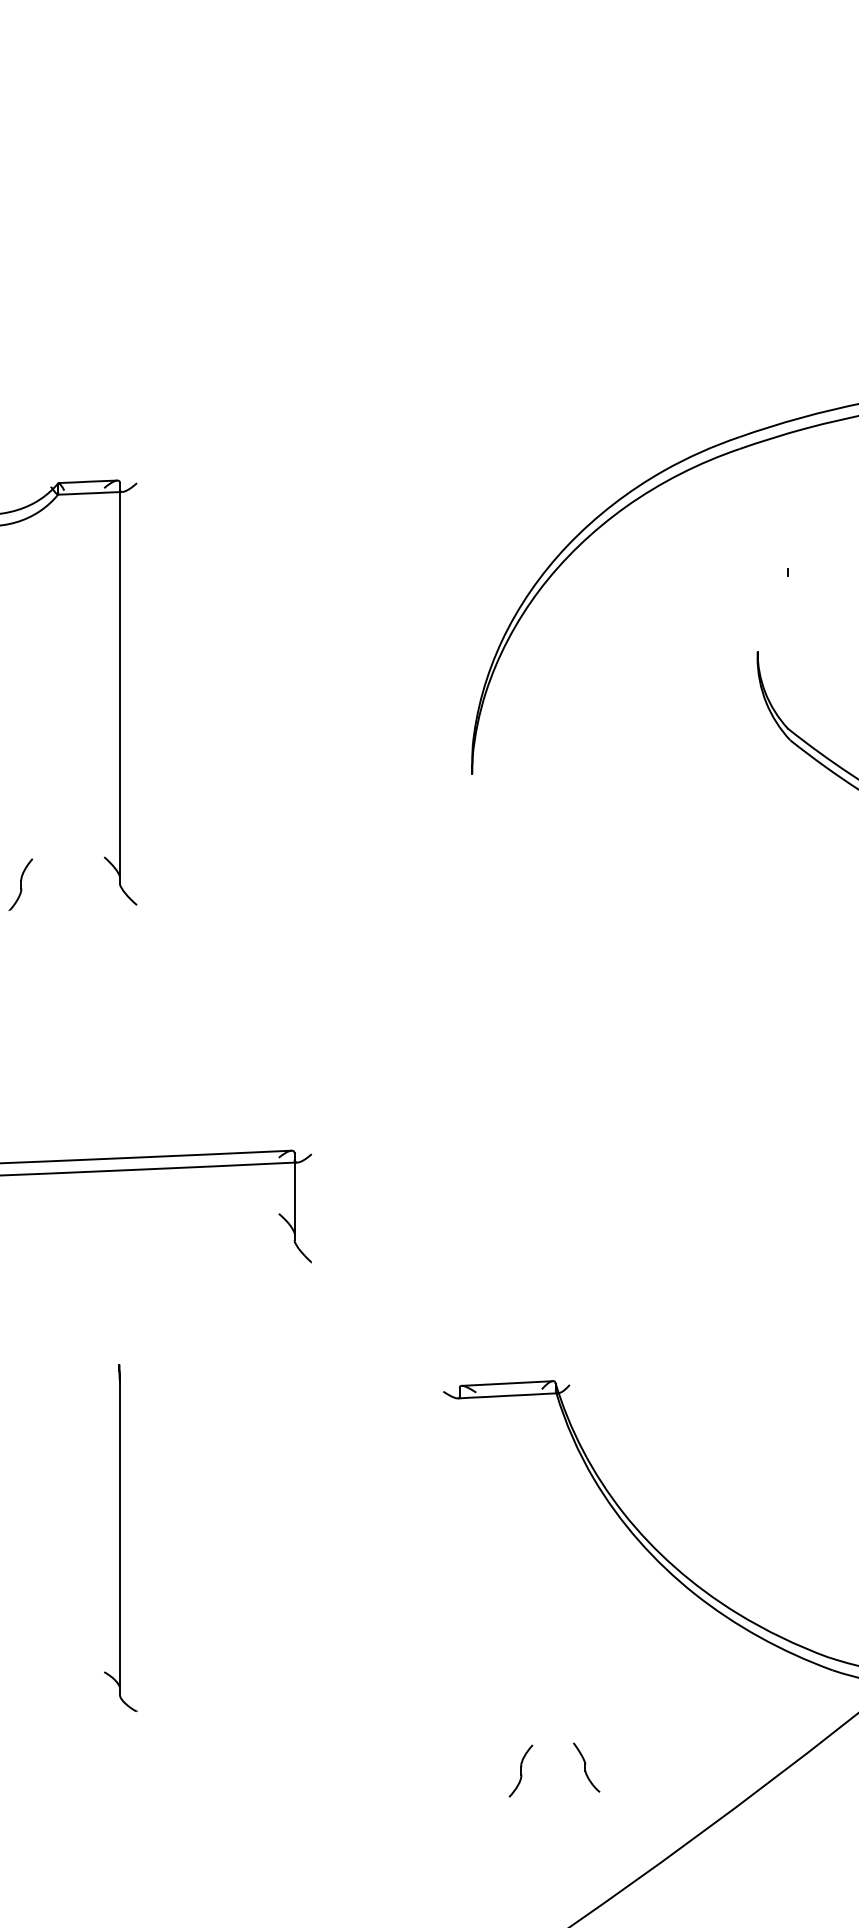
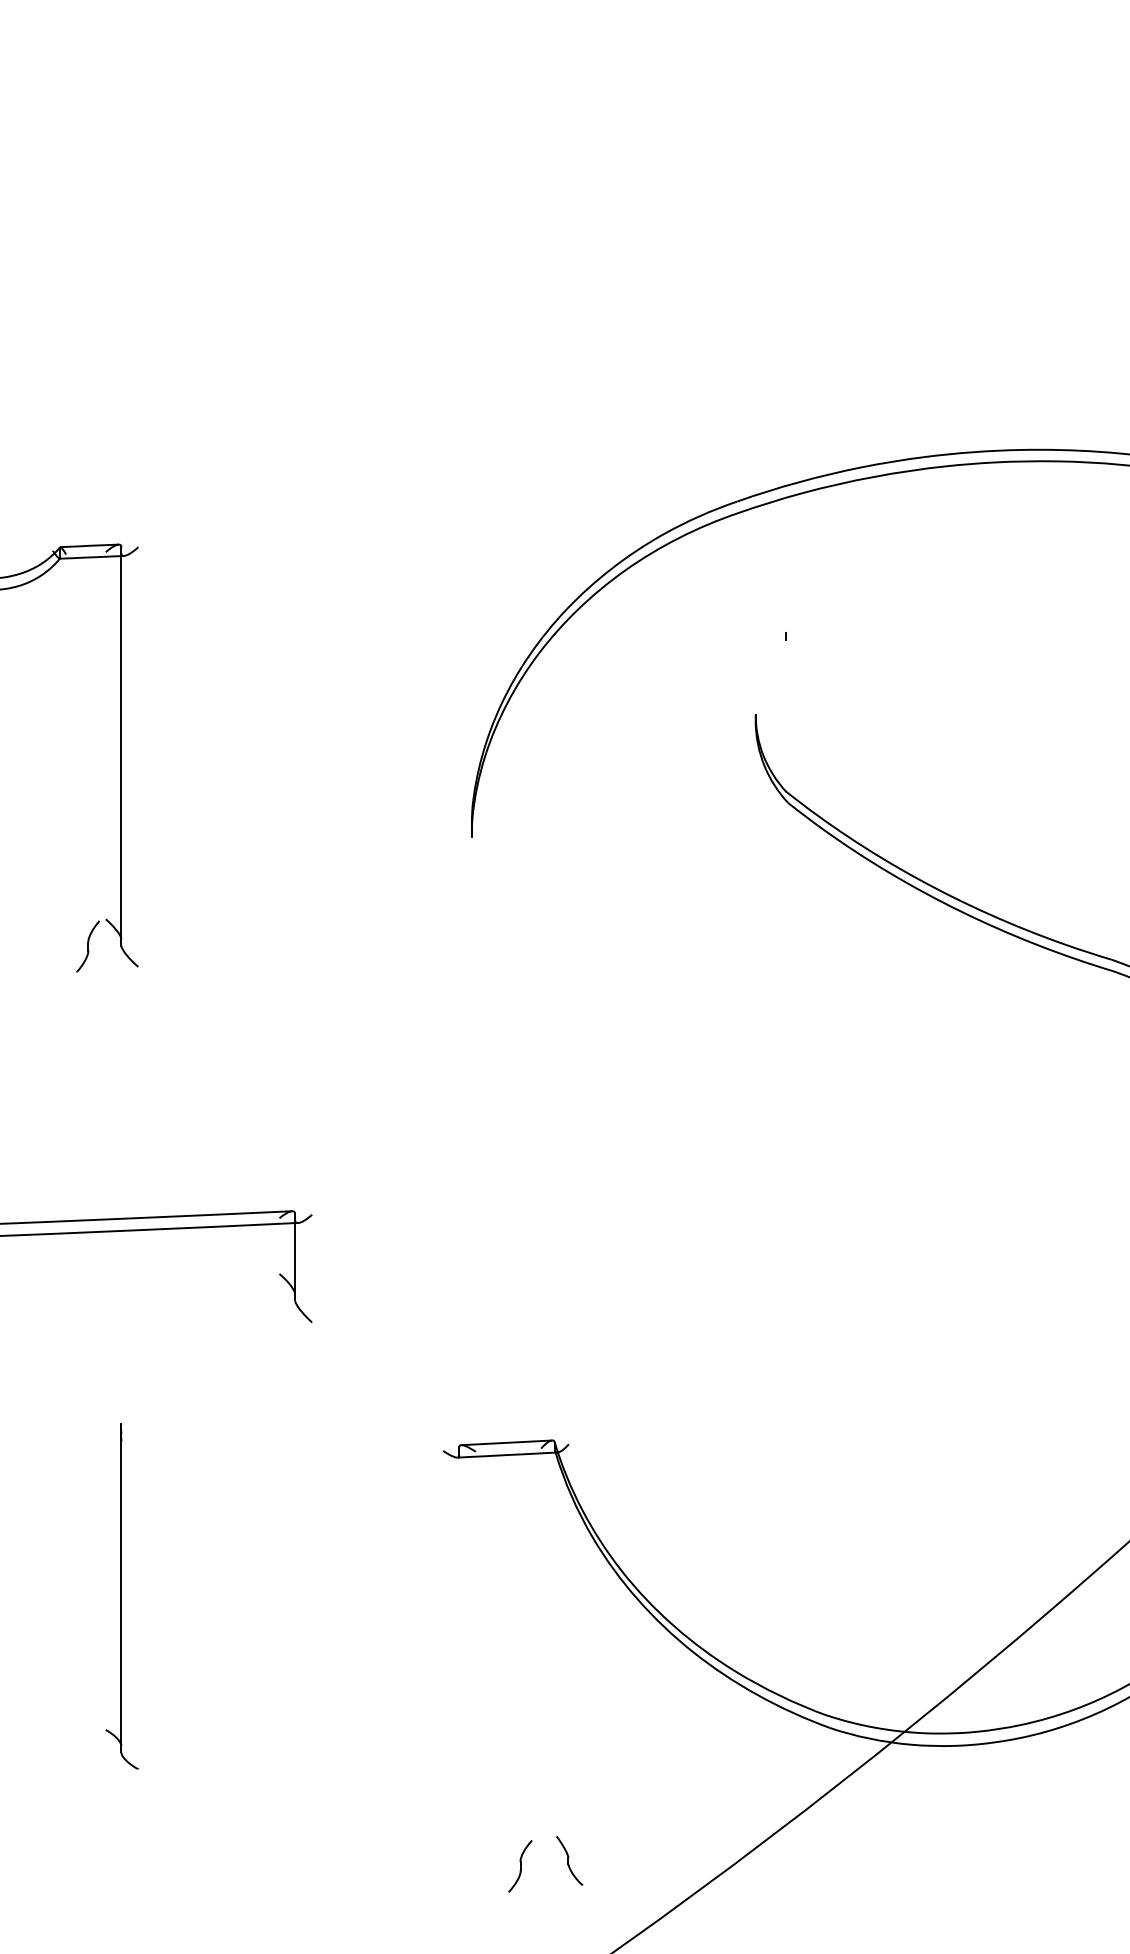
part: (20, 884) -> (87, 946), moved
part: (586, 1767) -> (569, 1860), moved
part: (521, 1771) -> (520, 1866), moved

